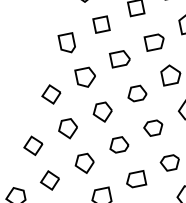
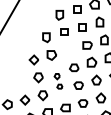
part: (119, 58) -> (69, 49), removed
part: (110, 128) -> (58, 81), size x0.6
part: (32, 144) -> (20, 81), removed

